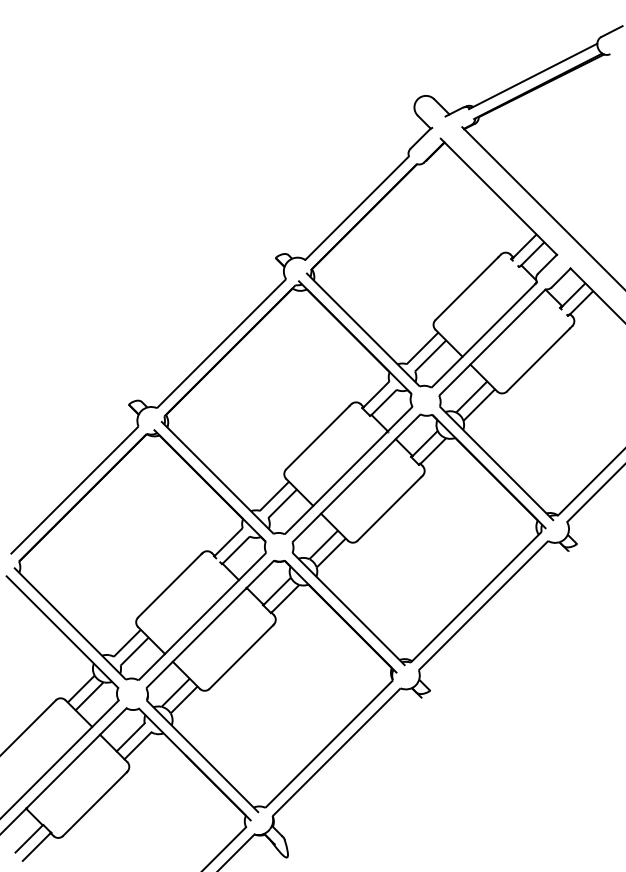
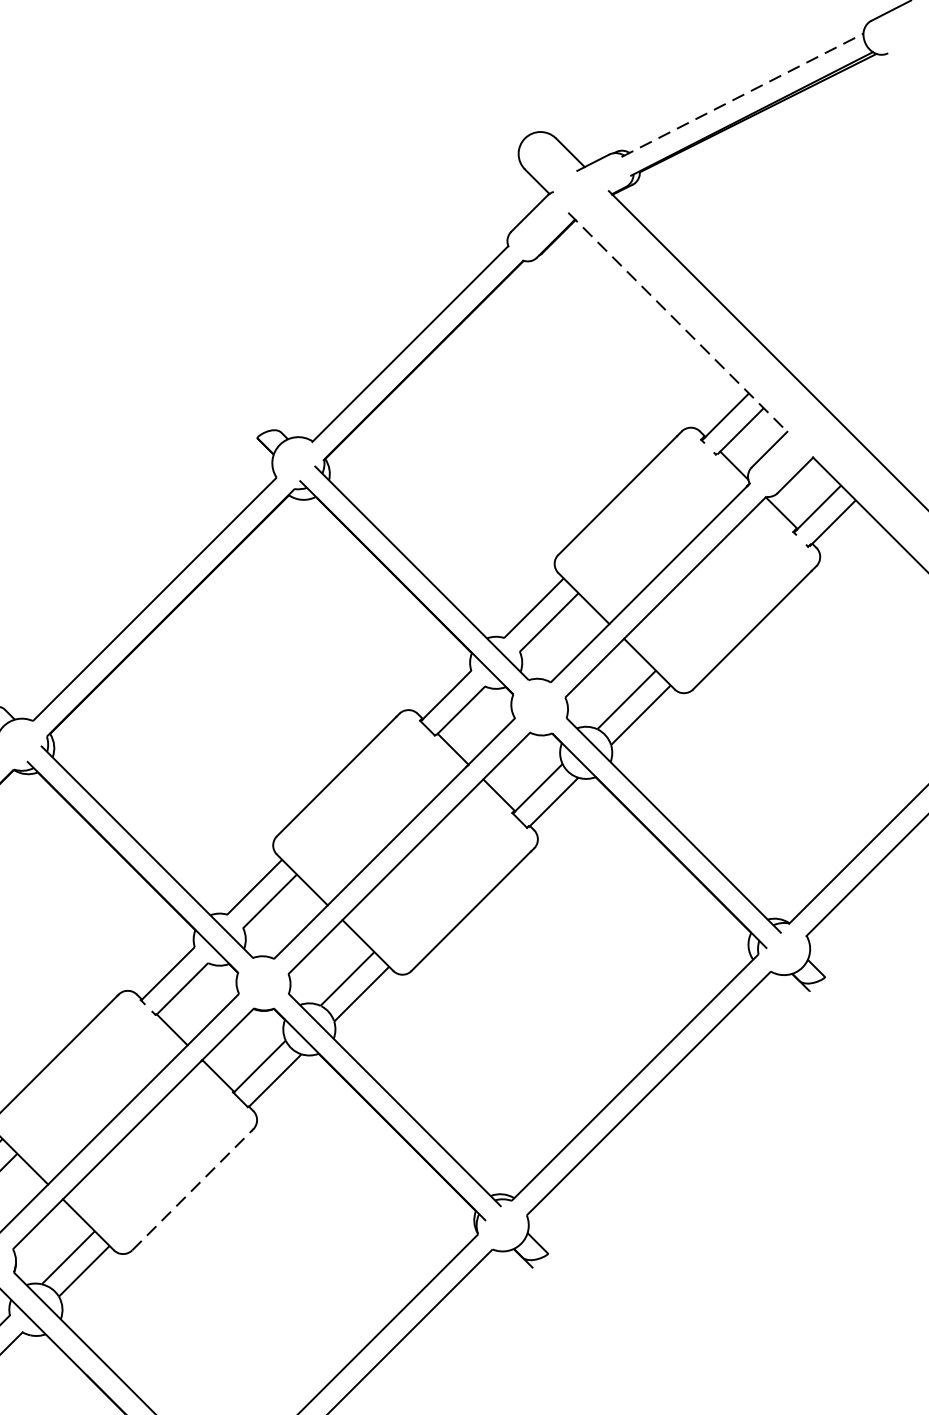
line: (533, 76) -> (743, 95), solid -> dashed
line: (499, 197) -> (679, 323), solid -> dashed
line: (241, 657) -> (192, 1191), solid -> dashed

